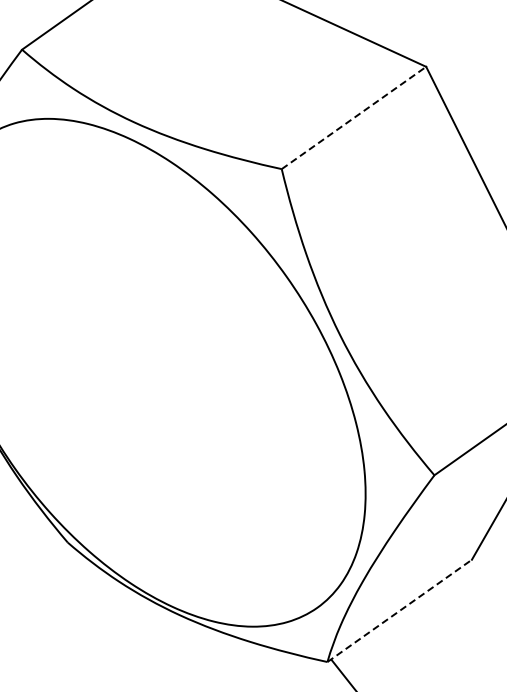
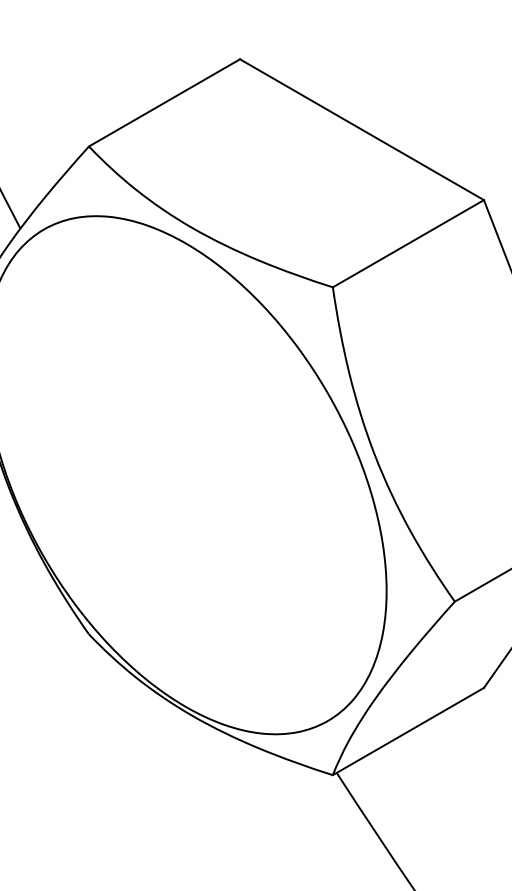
line: (354, 117) -> (408, 243), dashed -> solid
line: (399, 610) -> (408, 731), dashed -> solid

